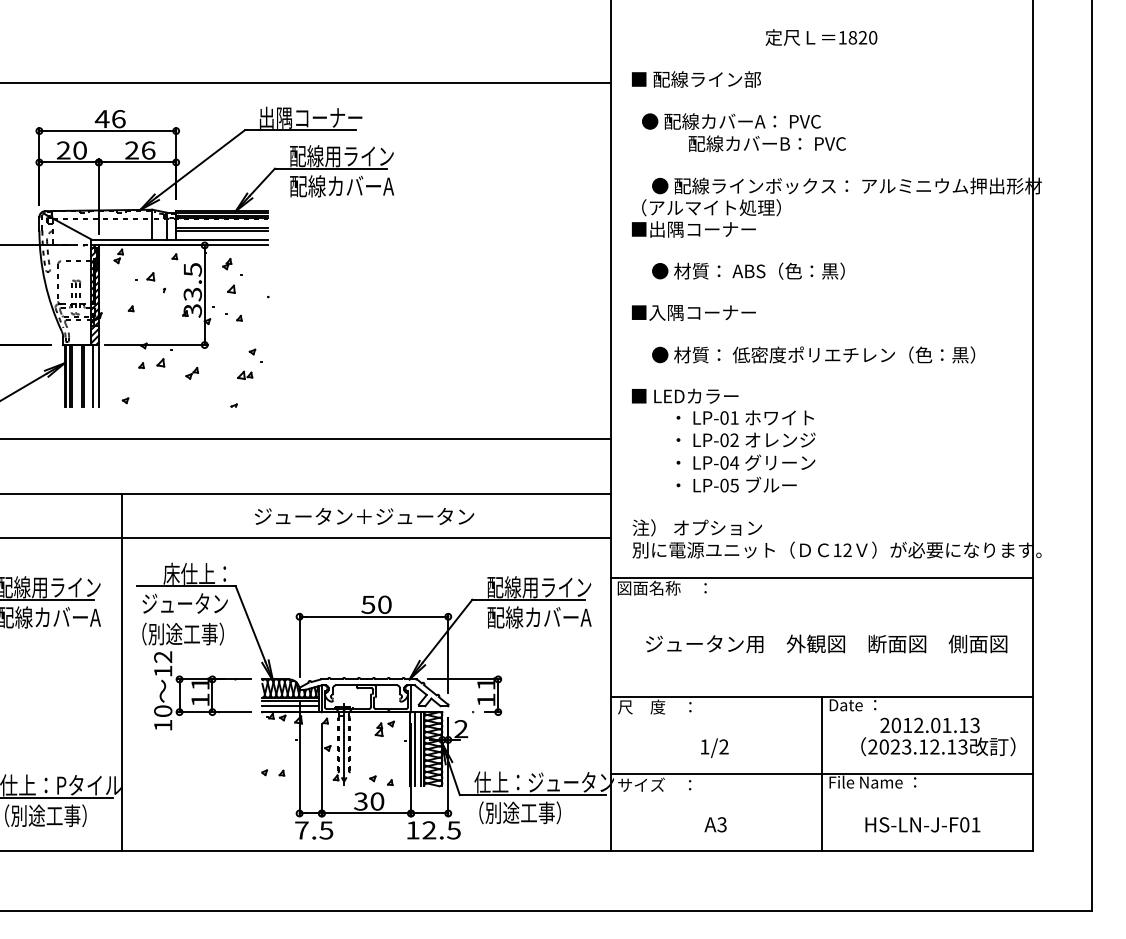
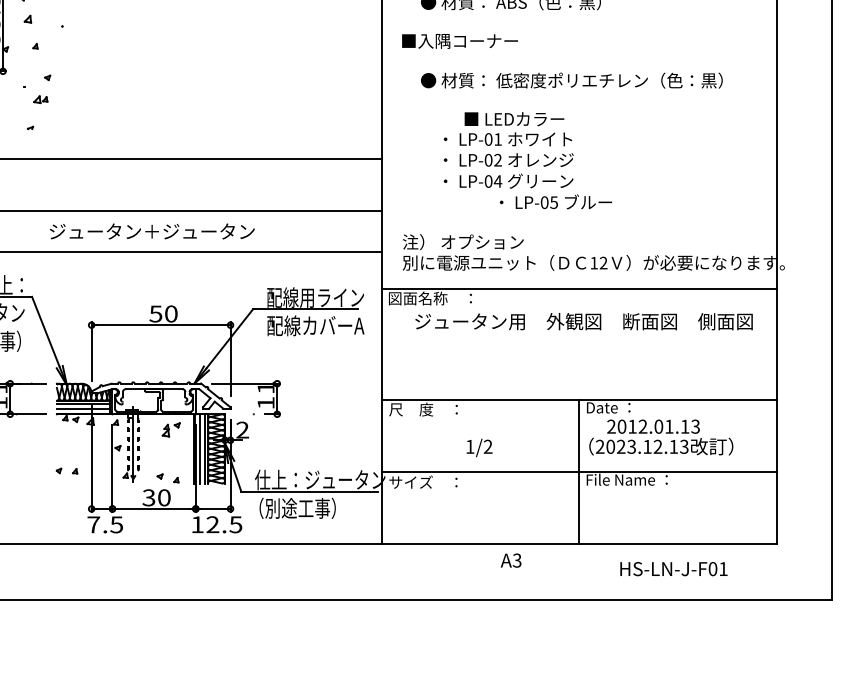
text: (685, 395) -> (514, 118), moved
text: (736, 484) -> (555, 201), moved
text: (826, 643) -> (583, 321), moved
text: (938, 736) -> (661, 437), moved
text: (715, 824) -> (511, 560), moved
text: (922, 824) -> (673, 568), moved

